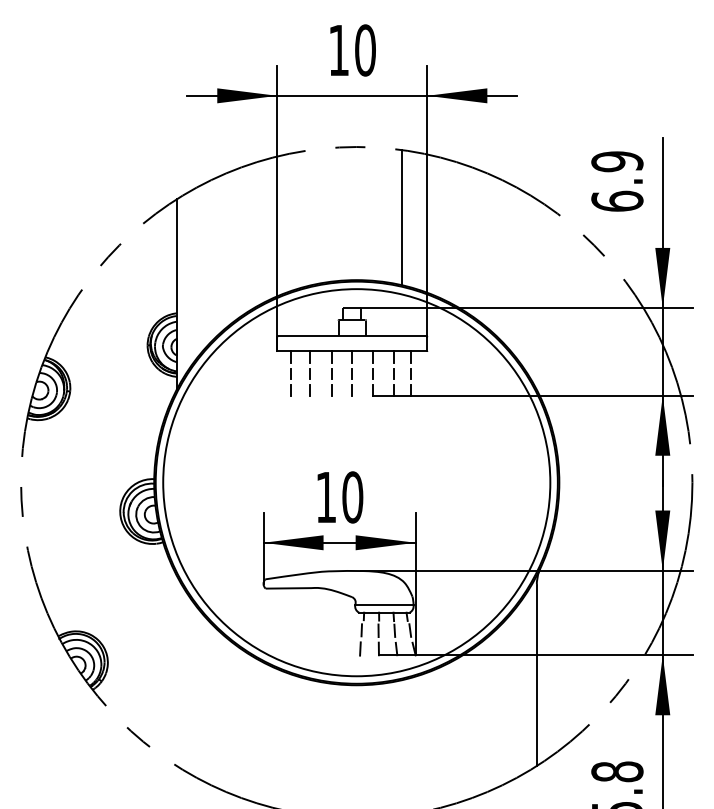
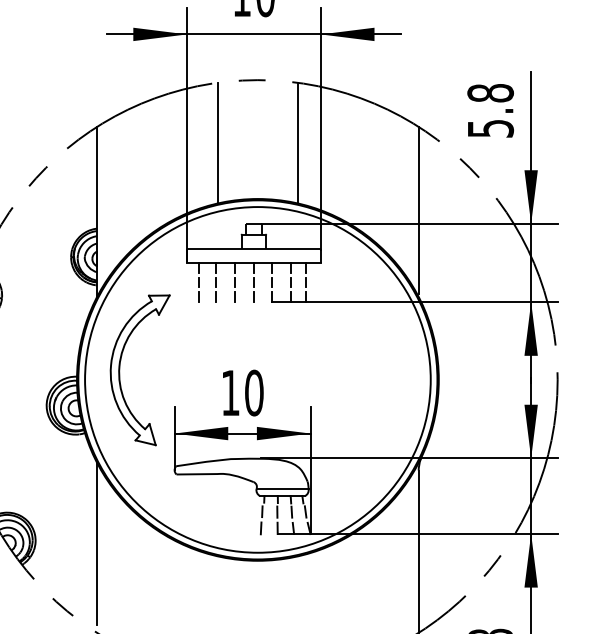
text: (617, 181) -> (490, 110), 6.9 -> 5.8
line: (311, 217) -> (217, 143), added
line: (536, 292) -> (418, 210), added
part: (202, 471) -> (120, 369), added
line: (176, 666) -> (96, 544), added

